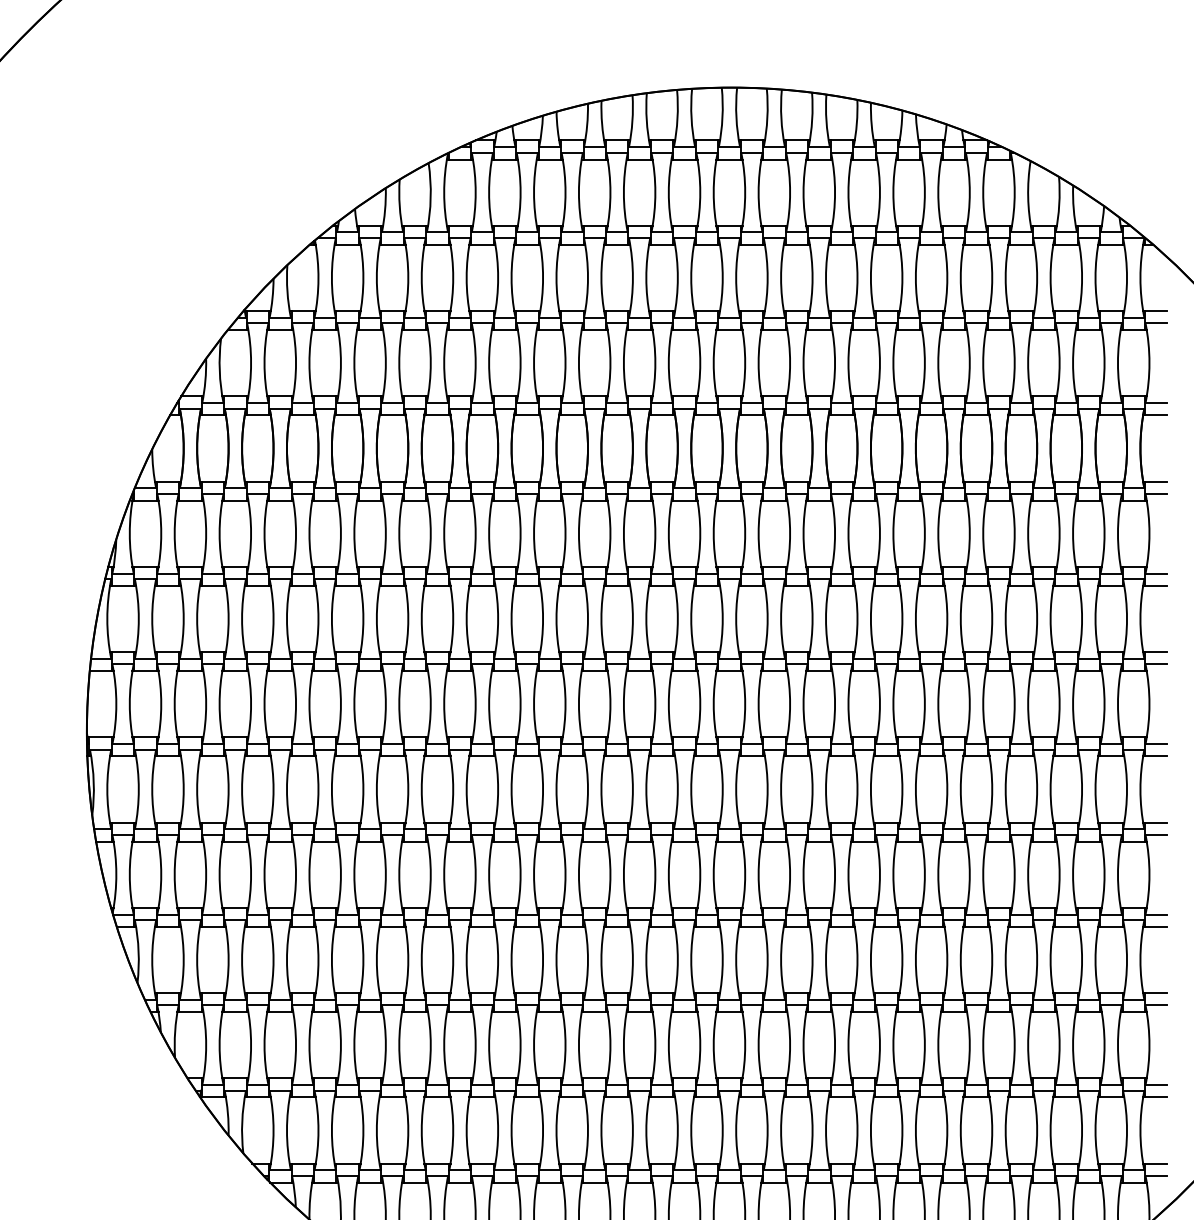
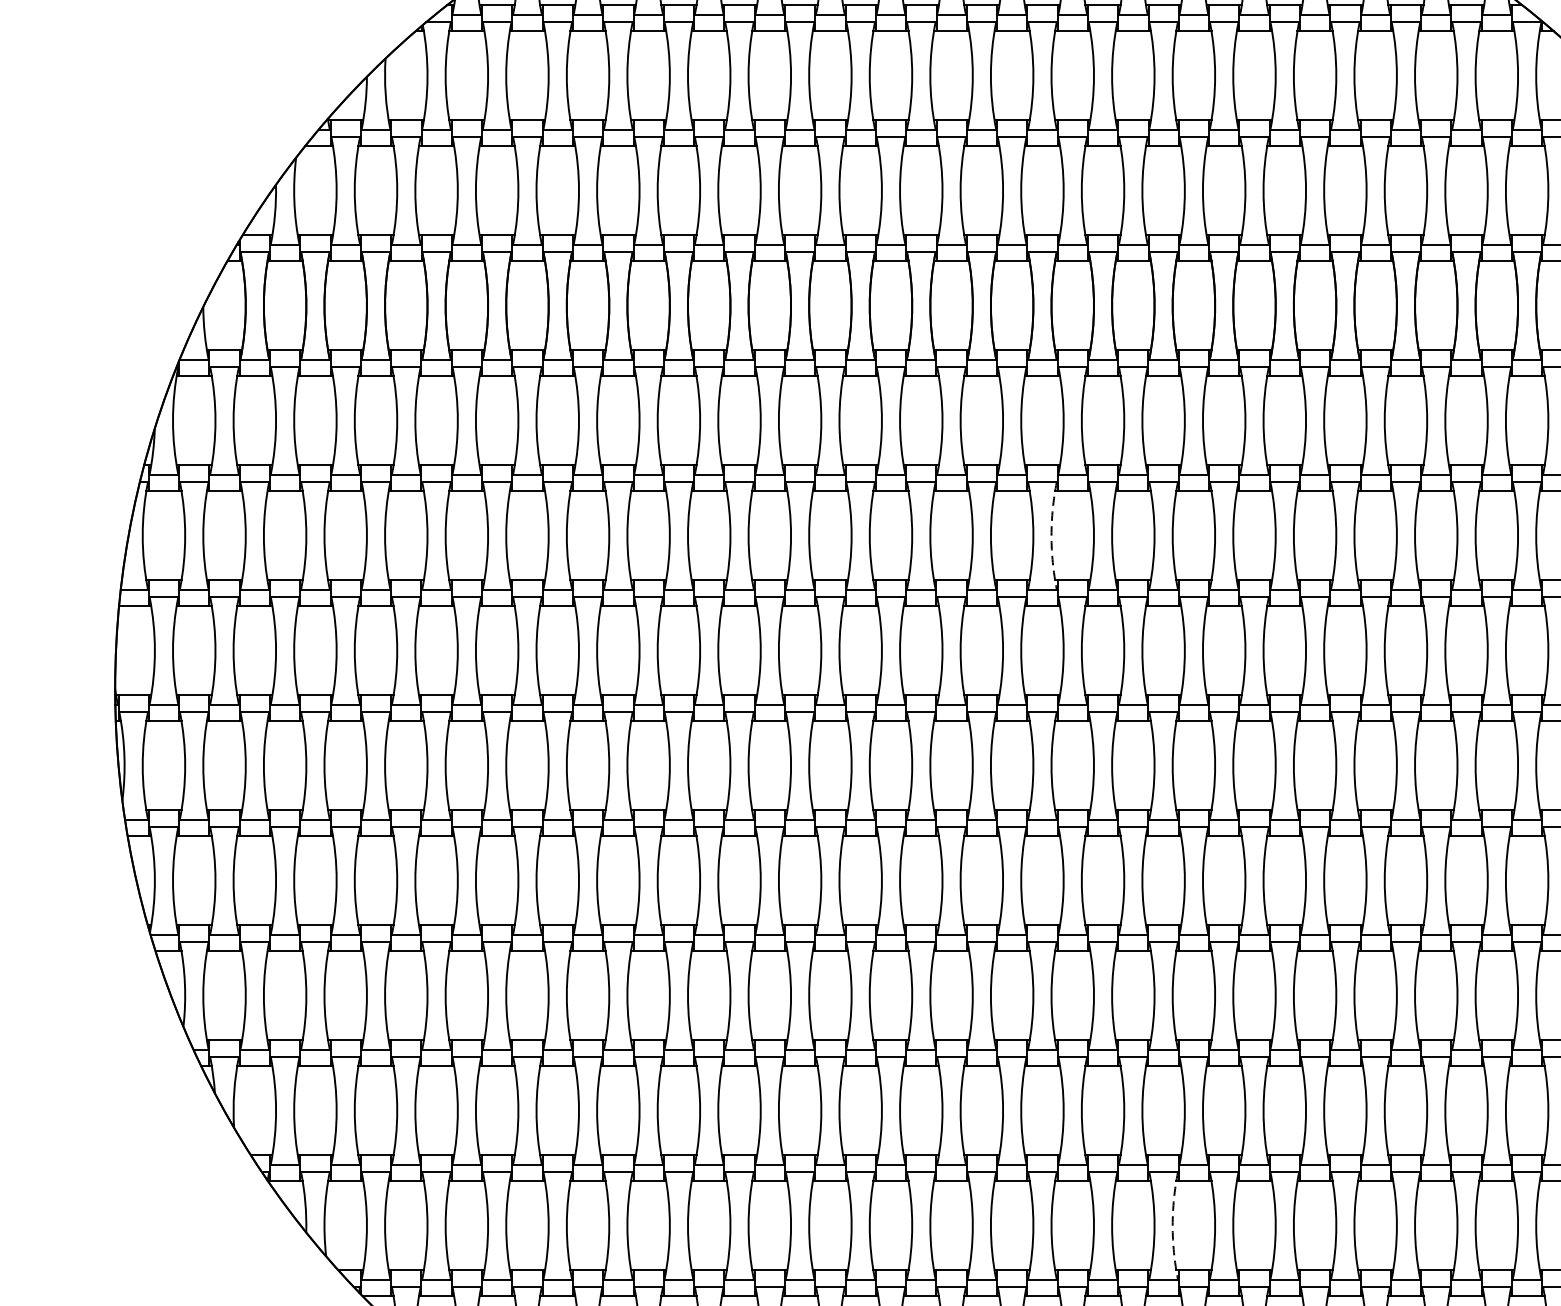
arc: (781, 618) -> (1052, 535), solid -> dashed
arc: (870, 1130) -> (1172, 1225), solid -> dashed

